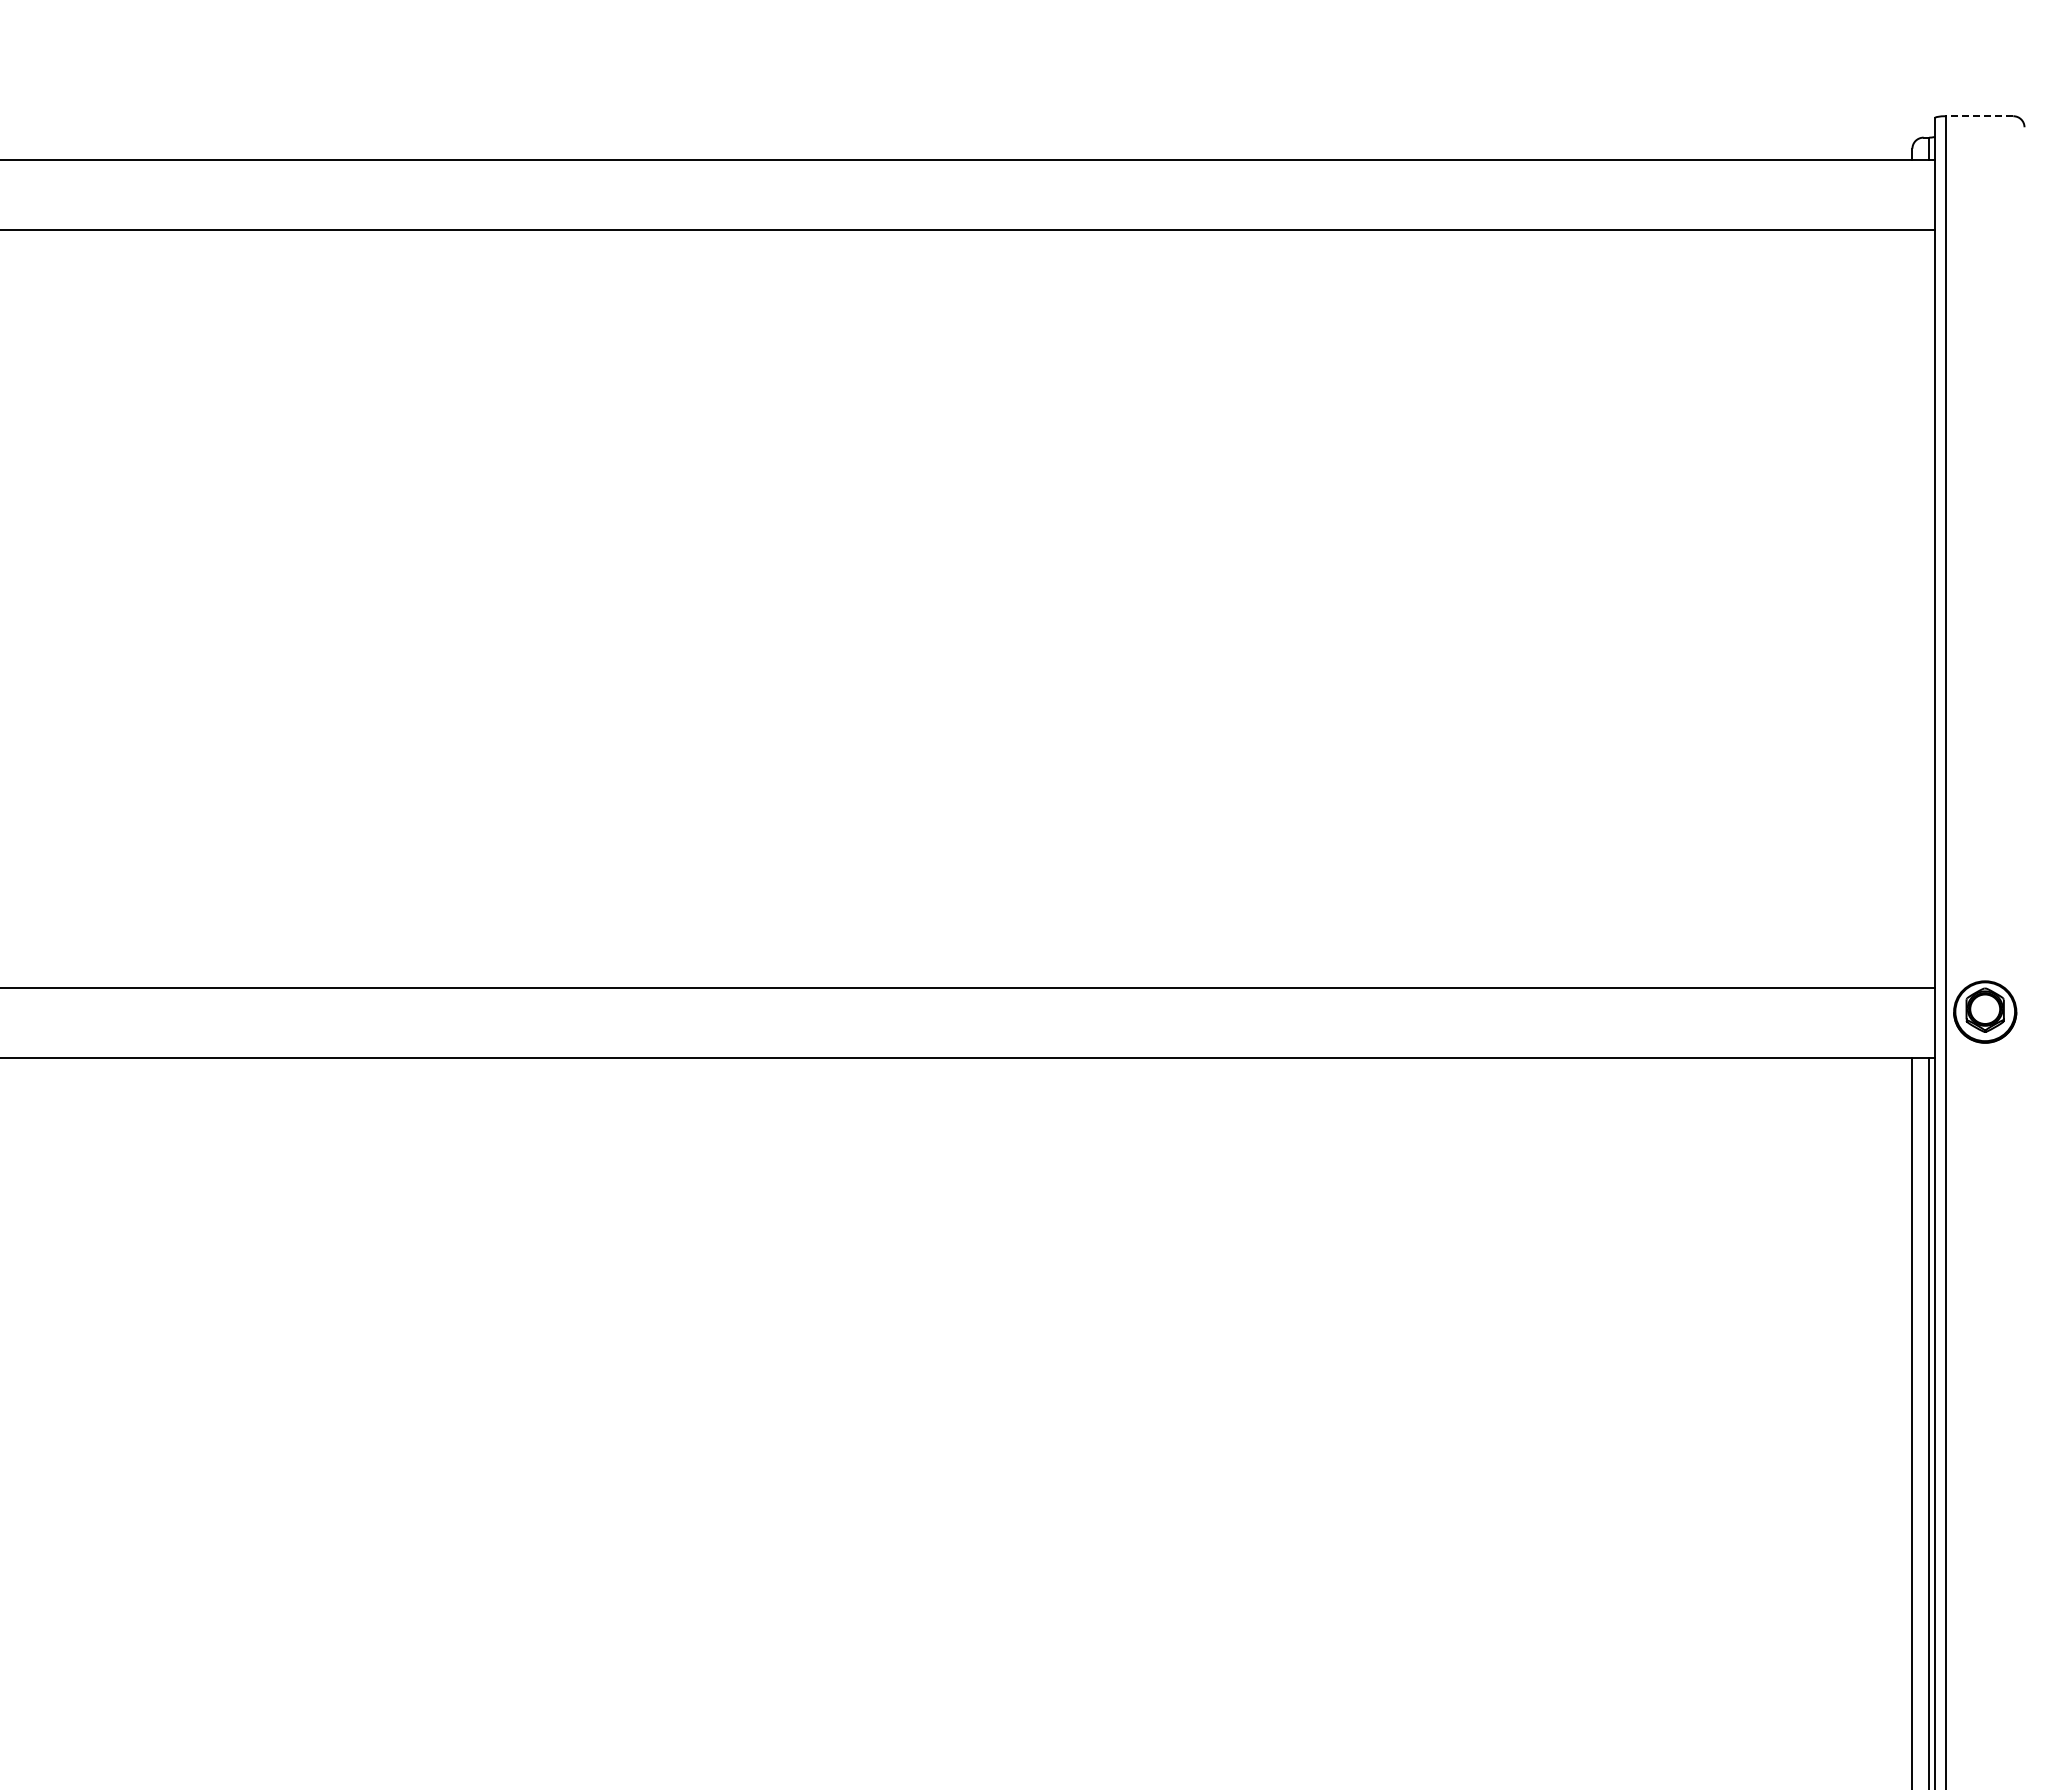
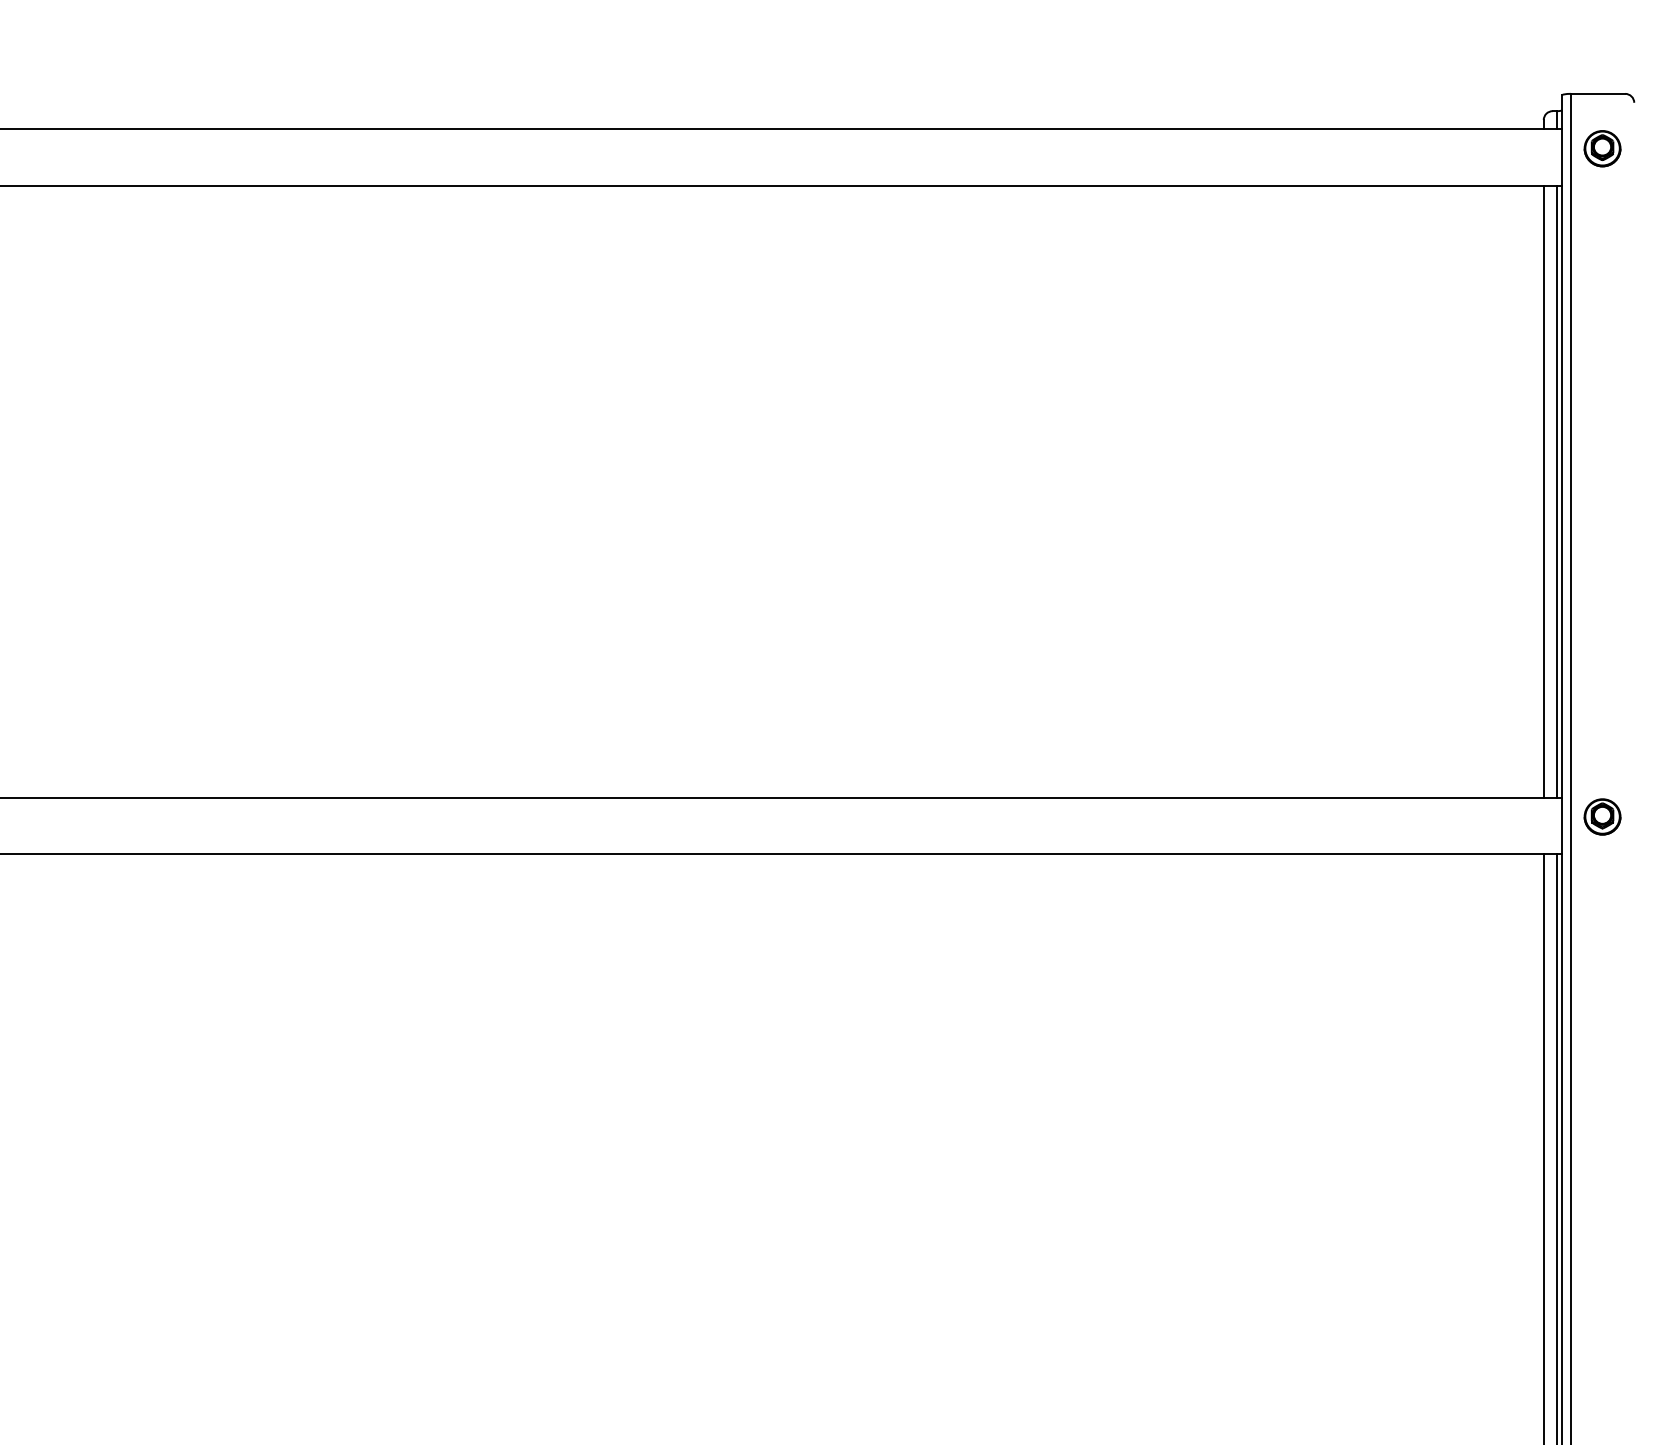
line: (1979, 116) -> (1597, 94), dashed -> solid
part: (1985, 183) -> (1602, 148), added
line: (1912, 609) -> (1543, 492), added
line: (1929, 609) -> (1557, 492), added
part: (1985, 1011) -> (1602, 816), size x0.71

